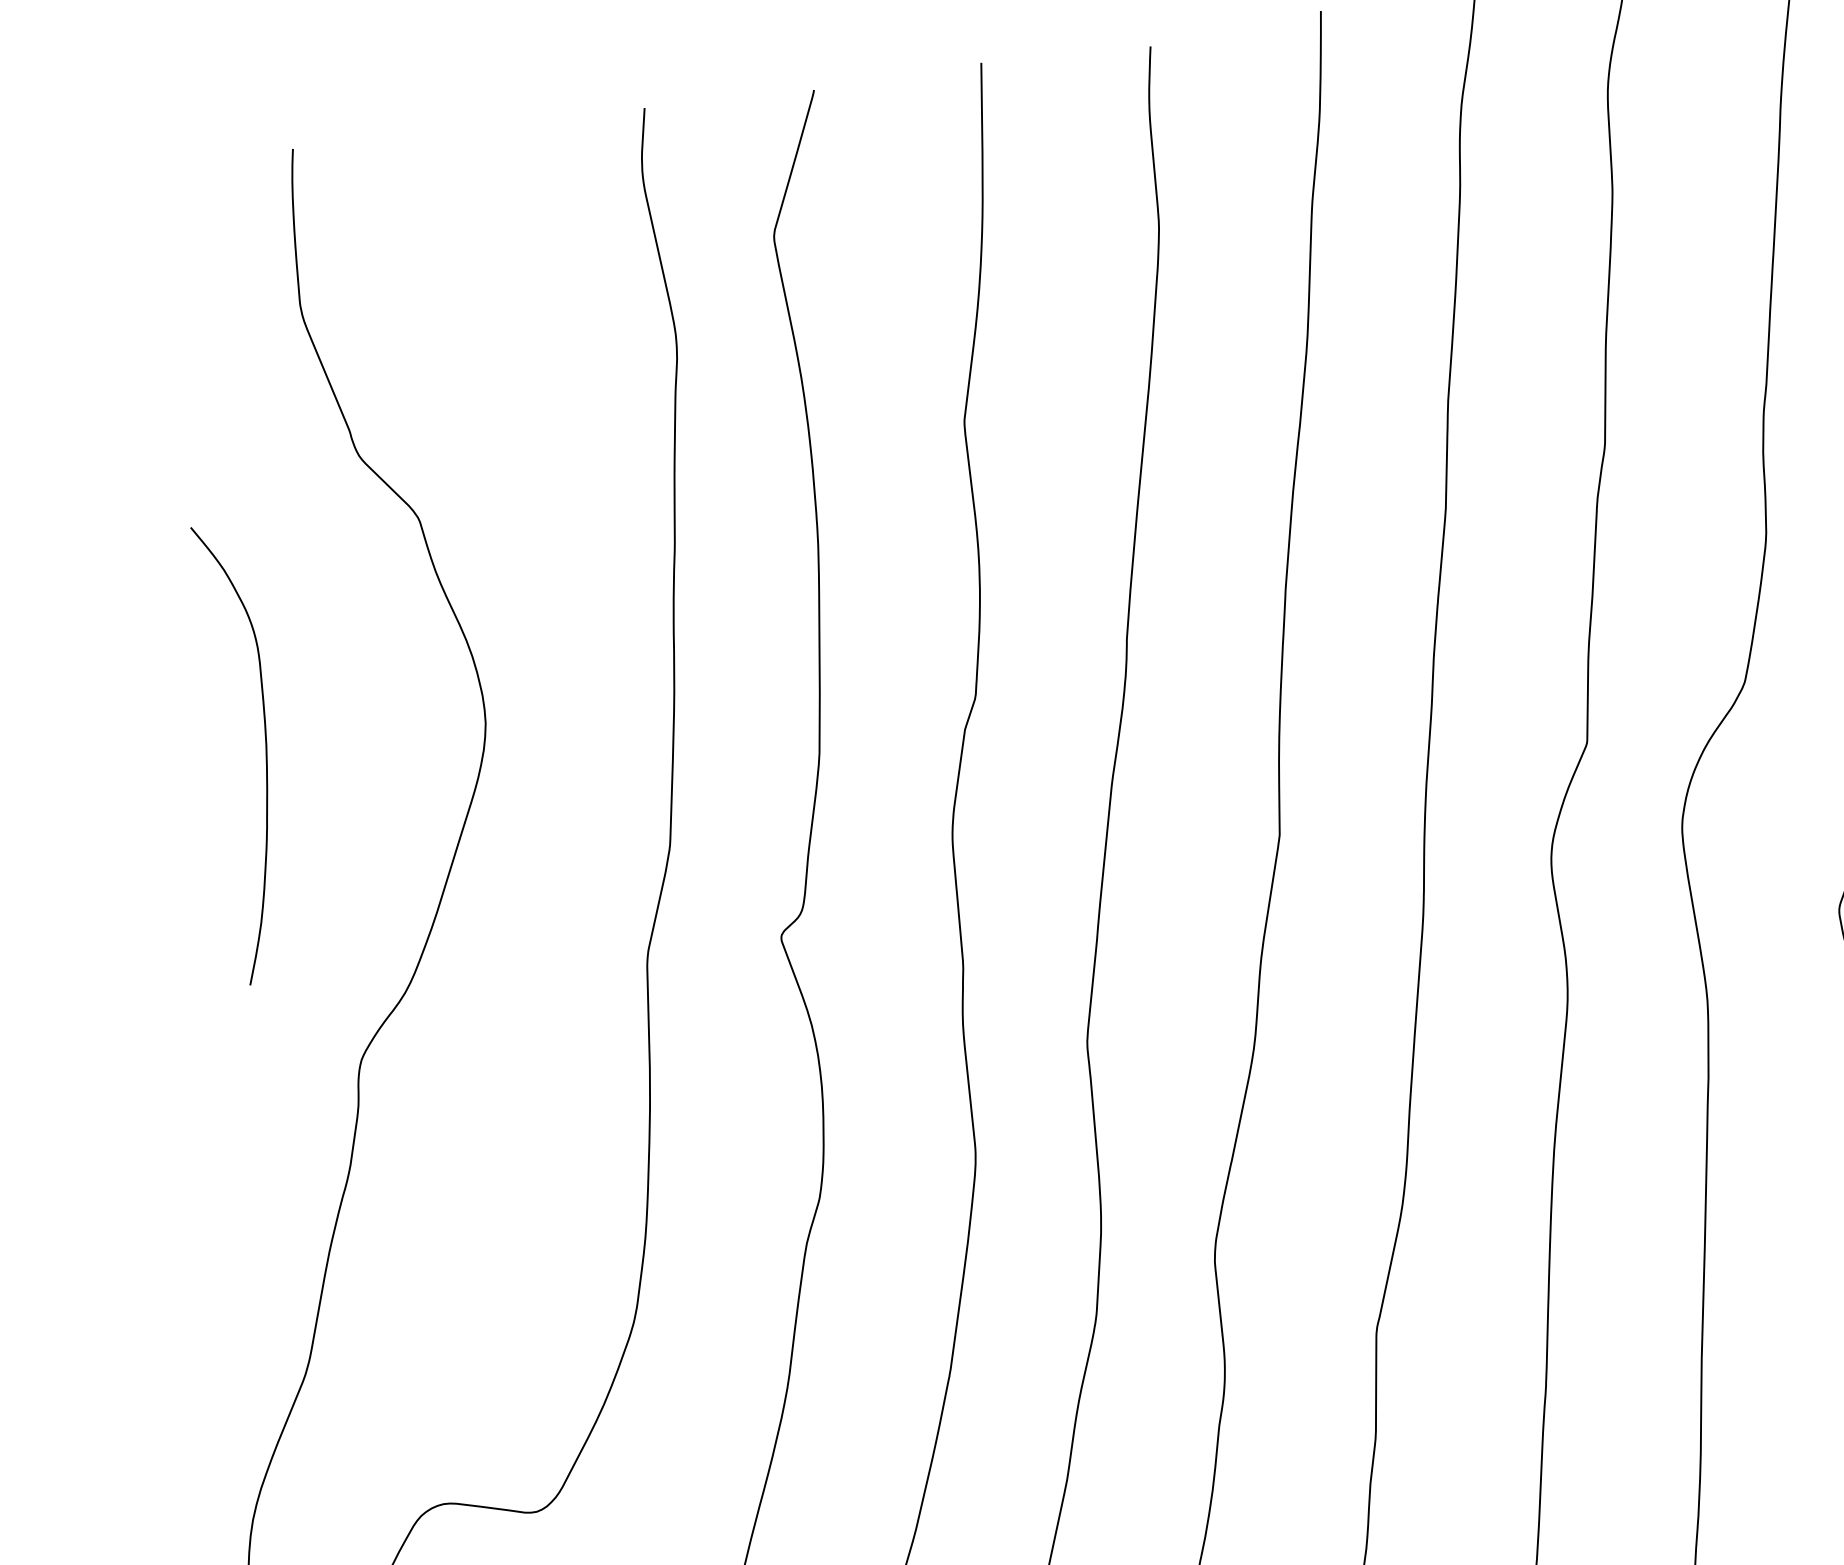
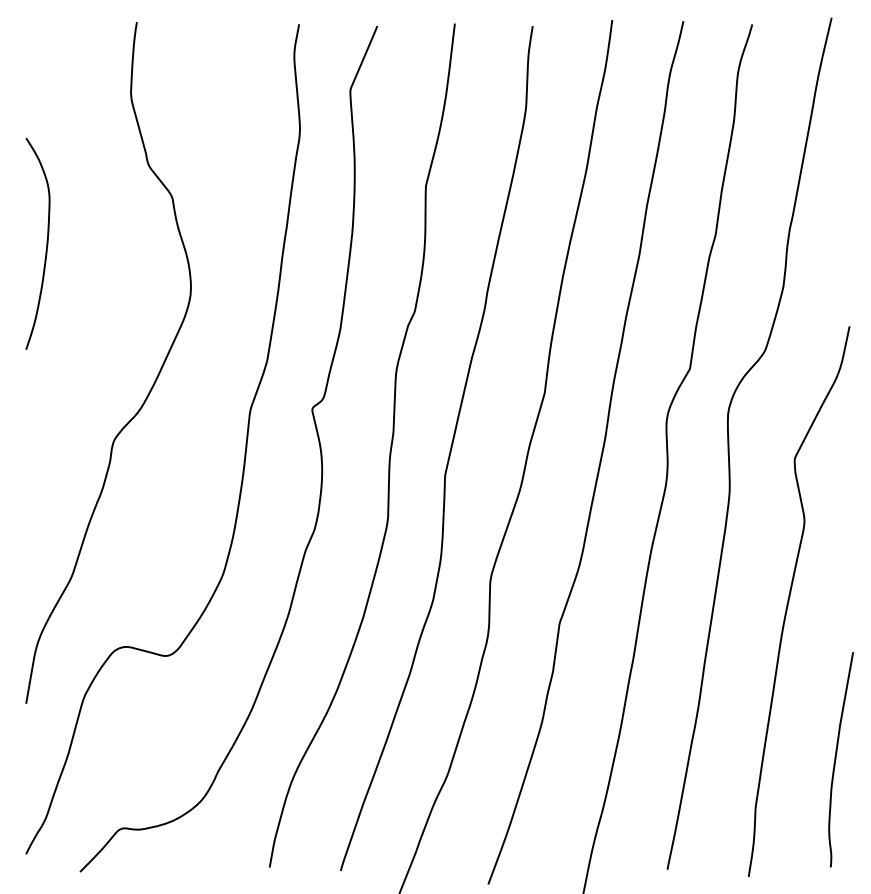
curve: (264, 749) -> (46, 243), moved

